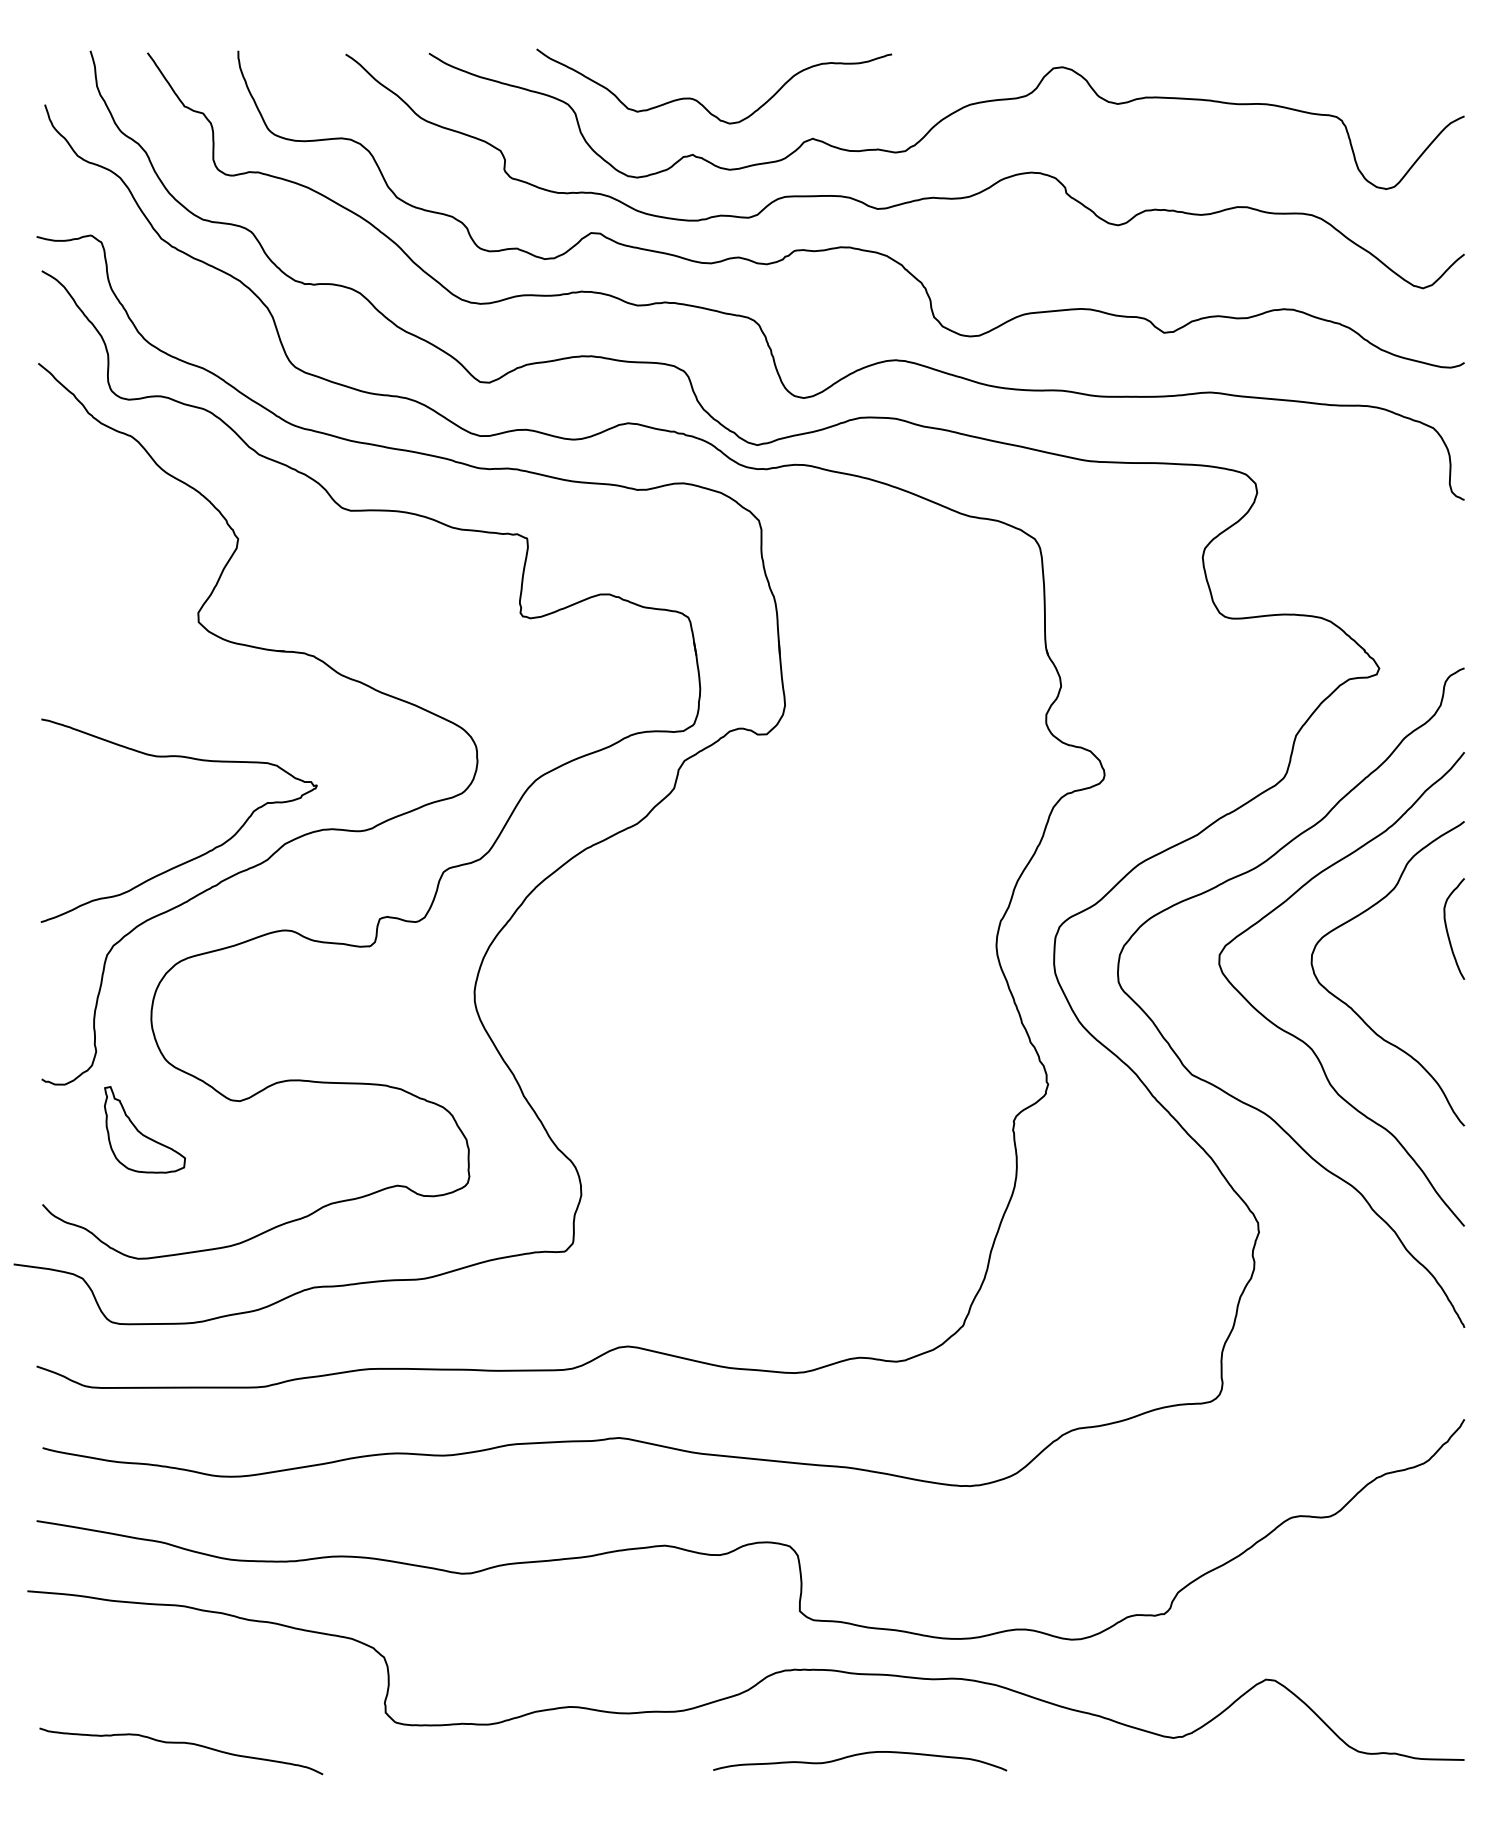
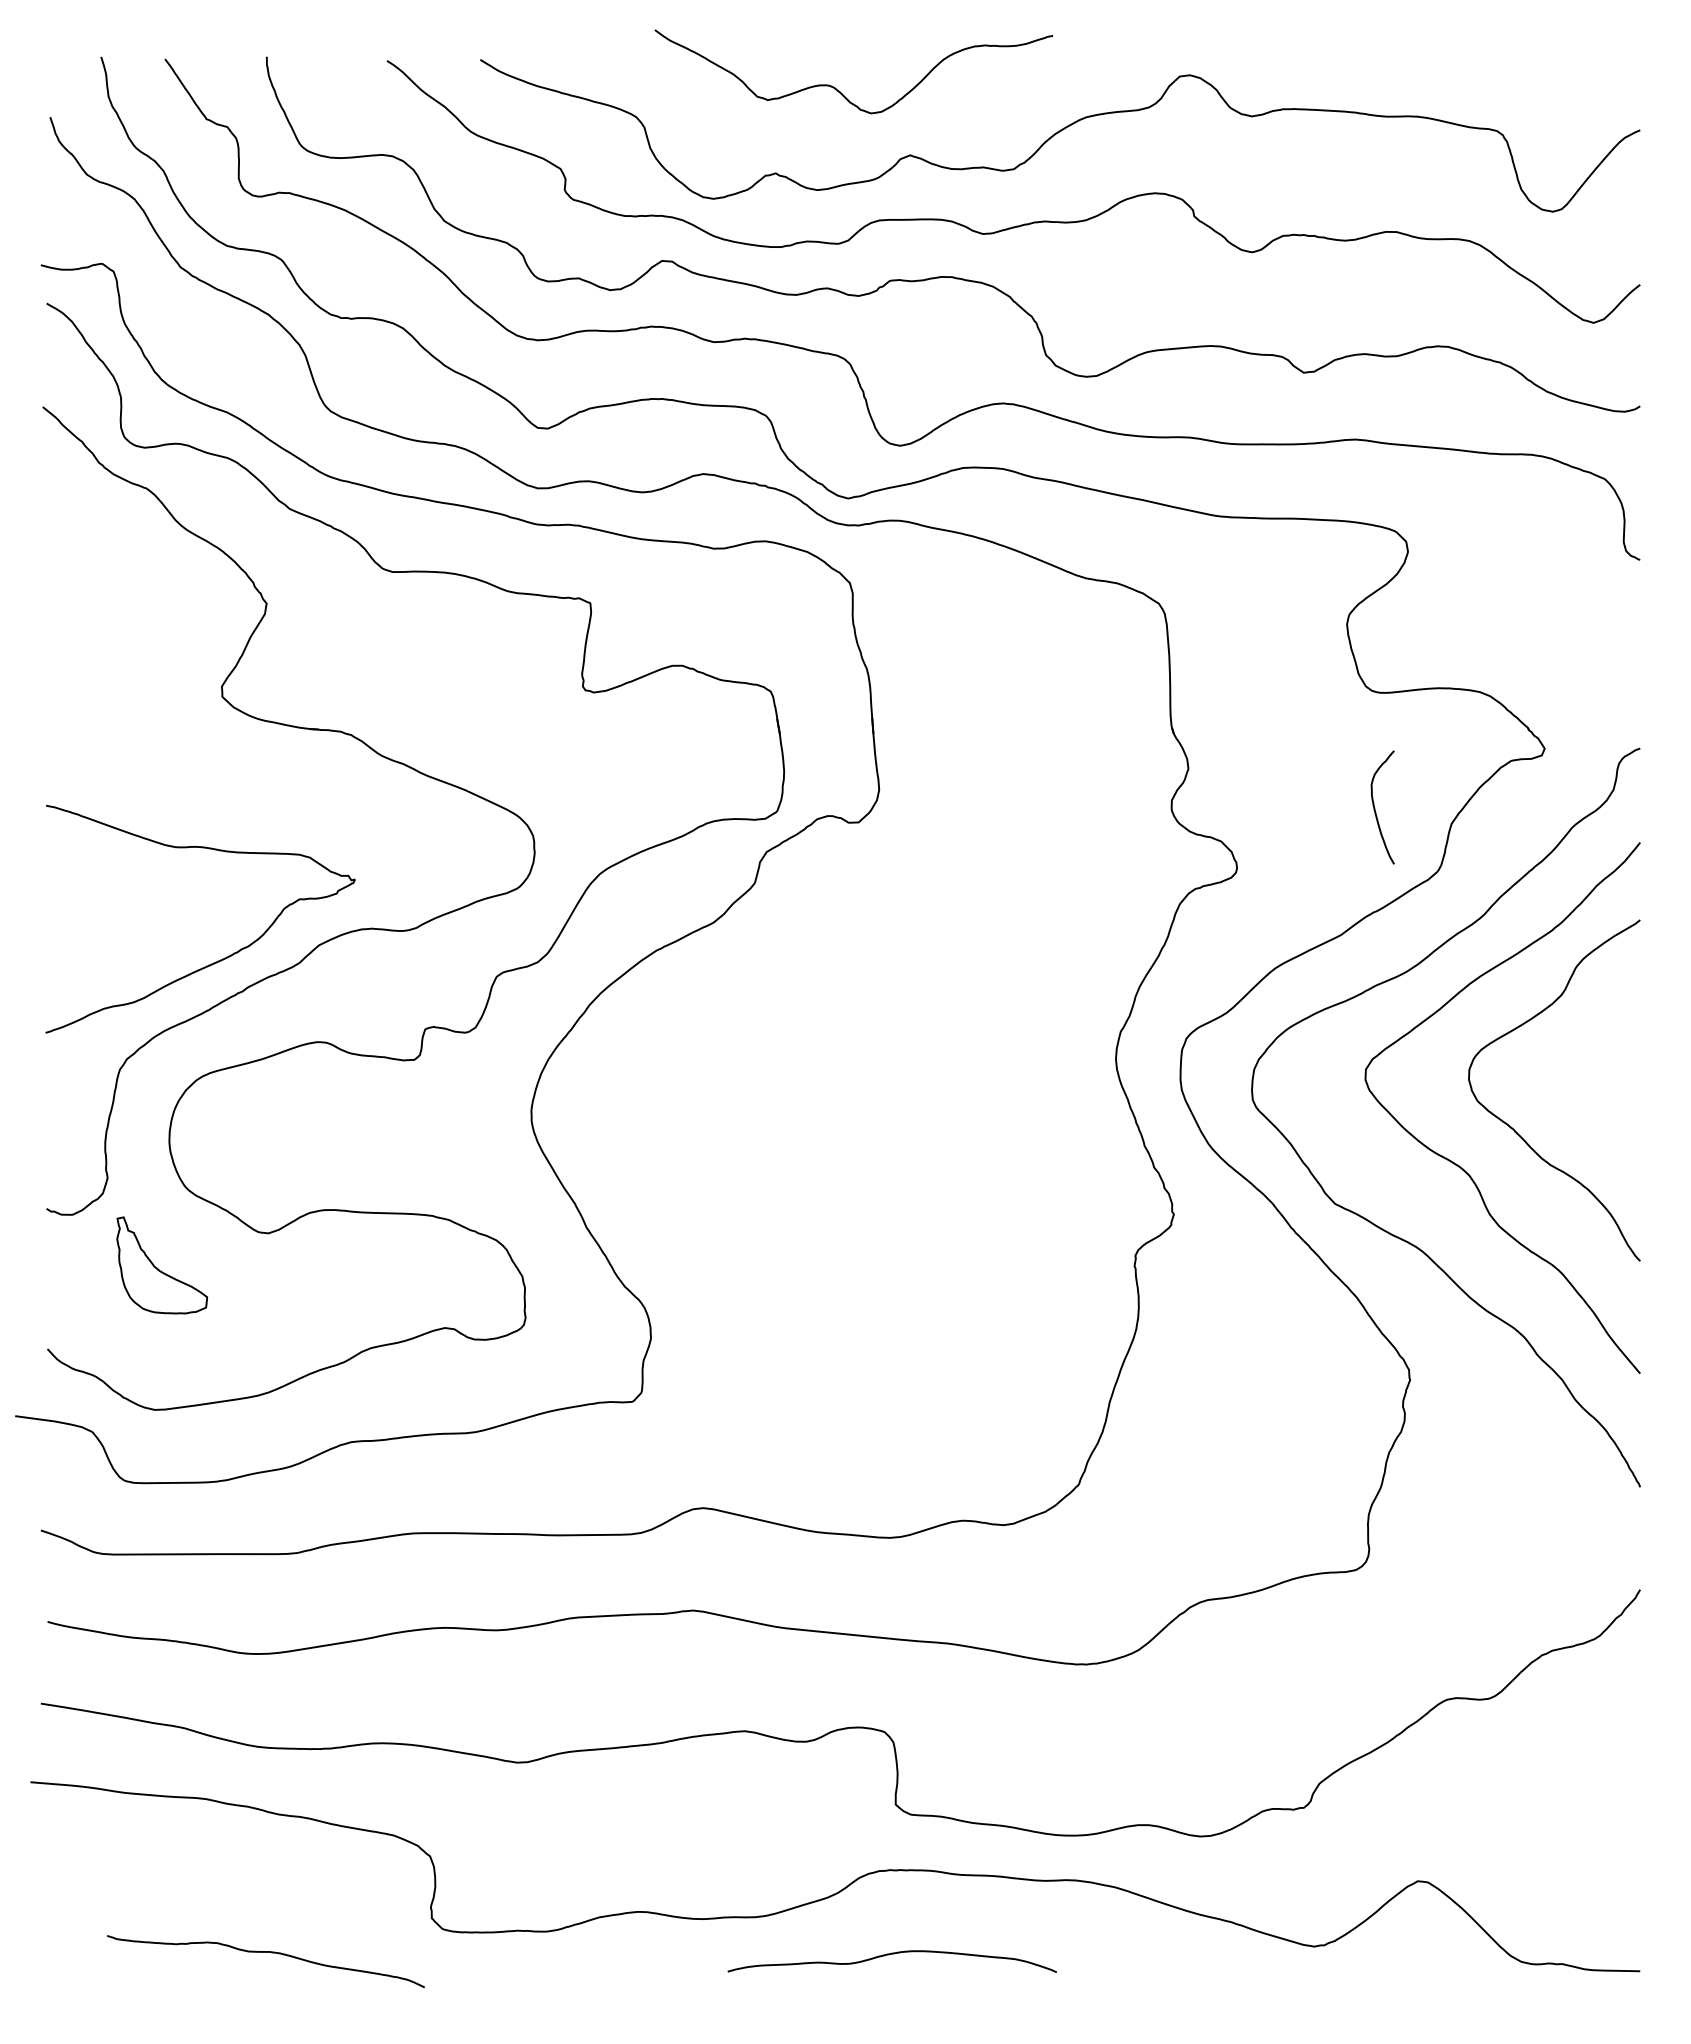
curve: (701, 103) -> (839, 90), moved
curve: (1447, 929) -> (1375, 807), moved
curve: (180, 1743) -> (265, 1952), moved
curve: (857, 1755) -> (889, 1955), moved

